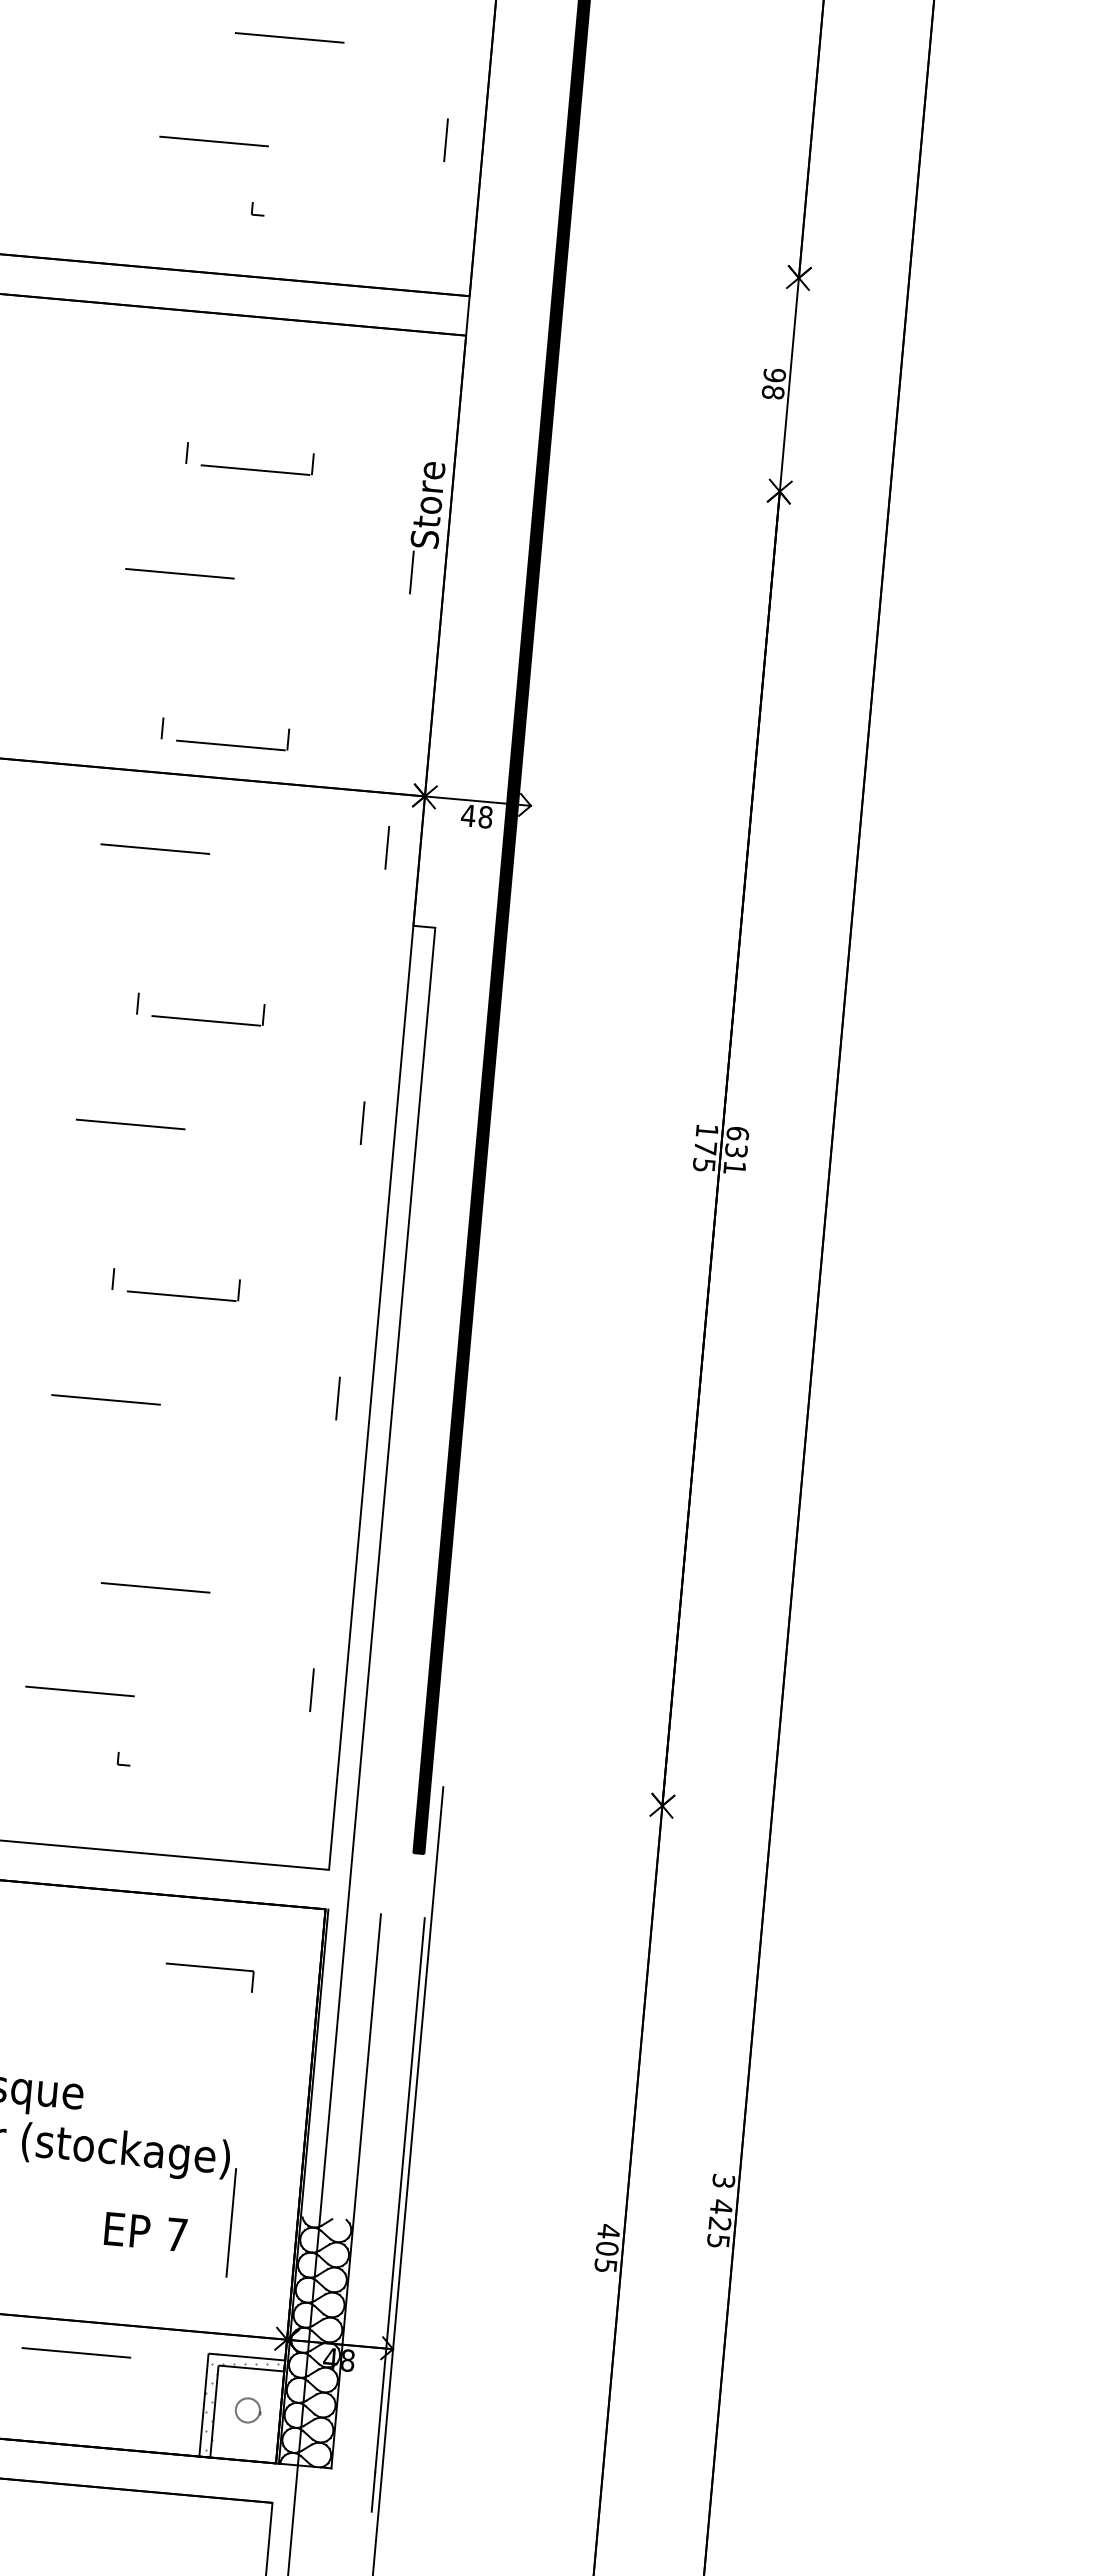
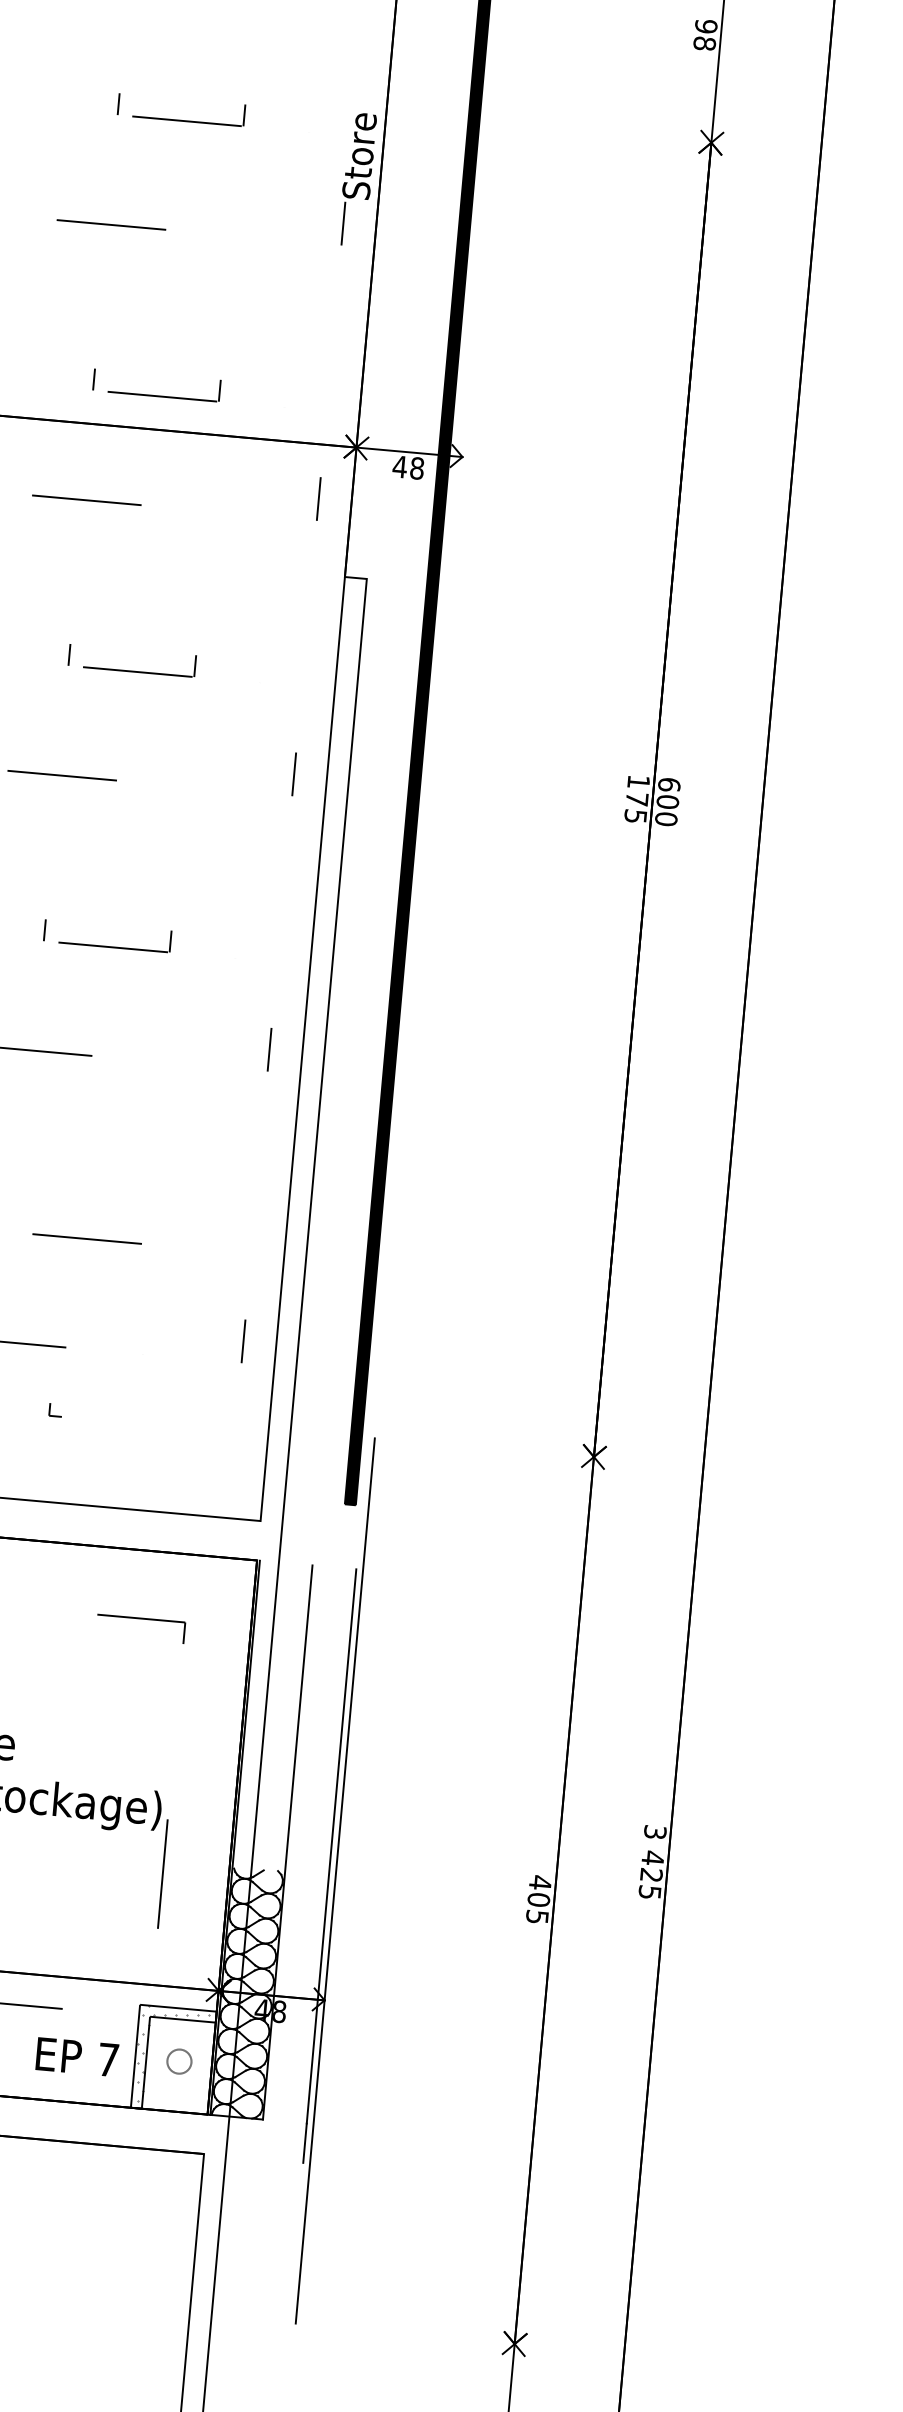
text: (735, 1158) -> (667, 809), 631 -> 600
text: (145, 2231) -> (77, 2056), moved

